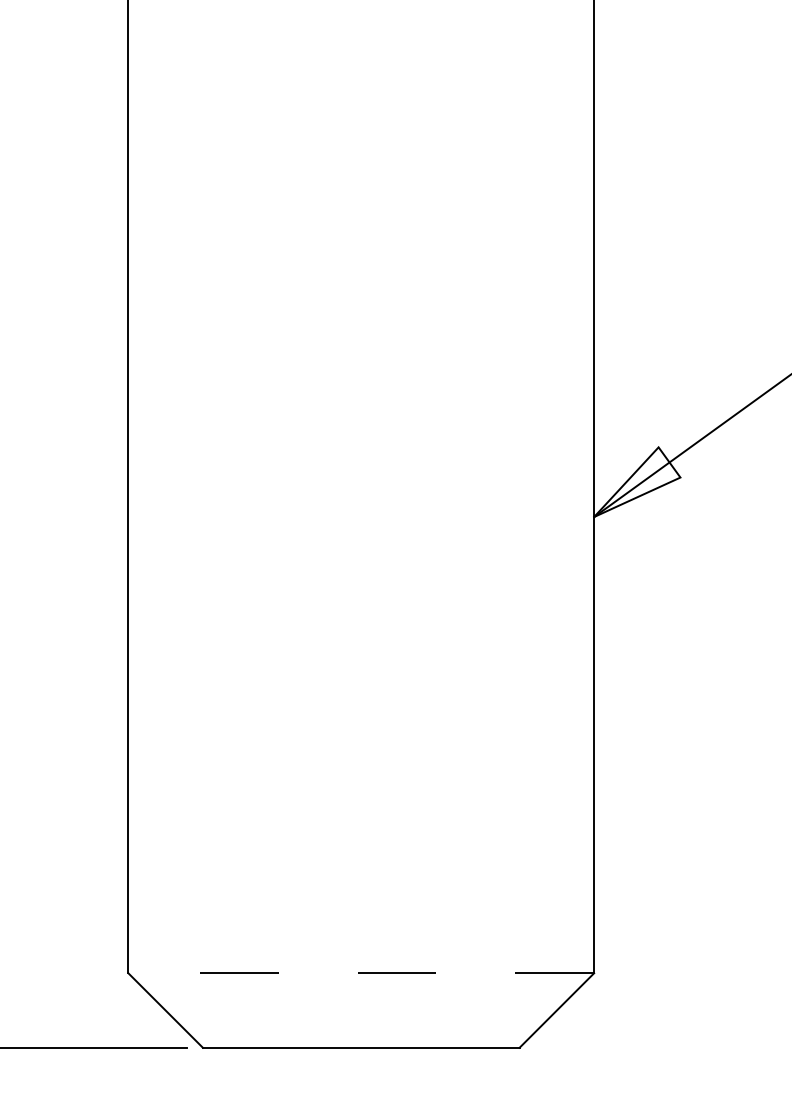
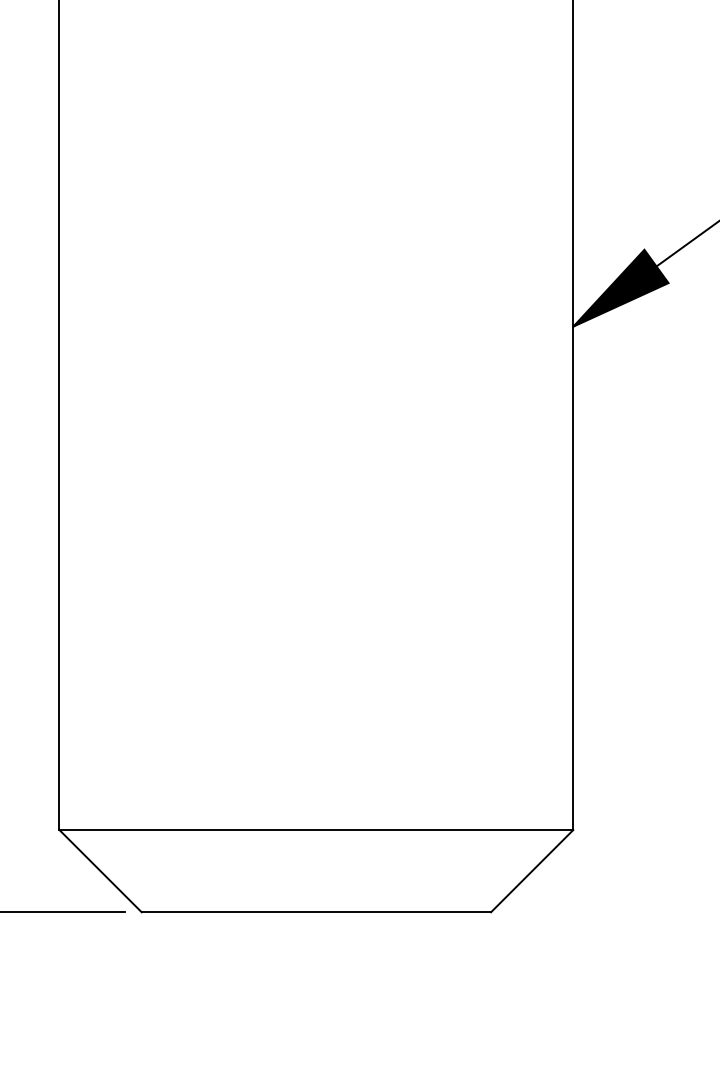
fill: (637, 482) -> (621, 288), added
line: (361, 973) -> (316, 830), dashed -> solid

